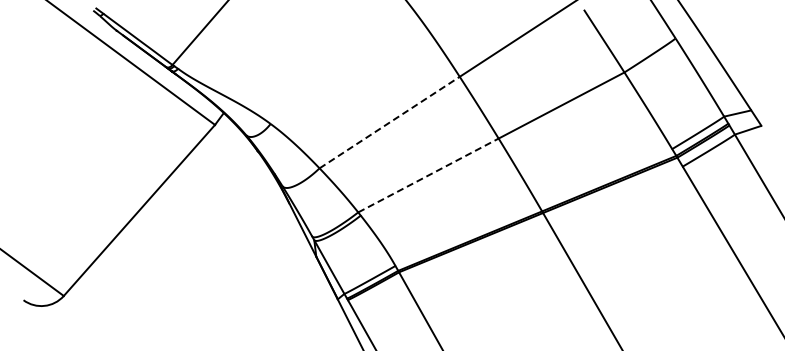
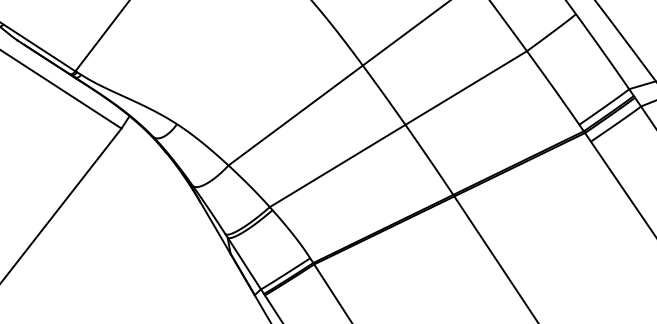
line: (389, 122) -> (295, 115), dashed -> solid
line: (428, 175) -> (337, 165), dashed -> solid

